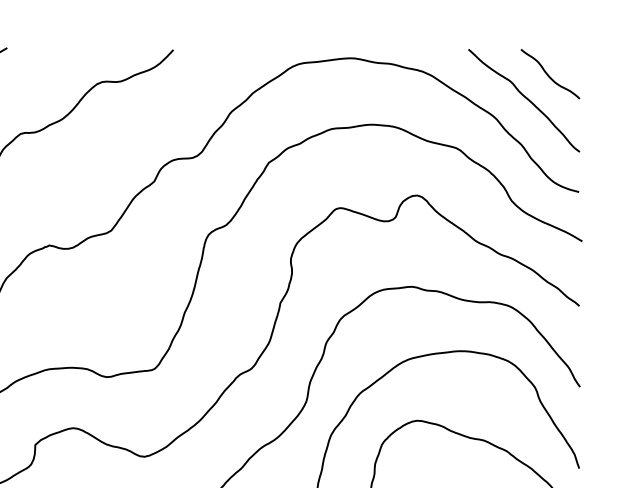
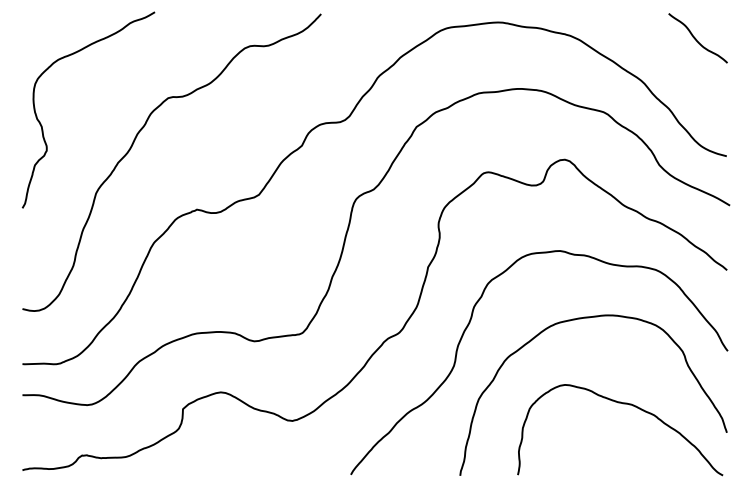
curve: (524, 98) -> (672, 62), removed

